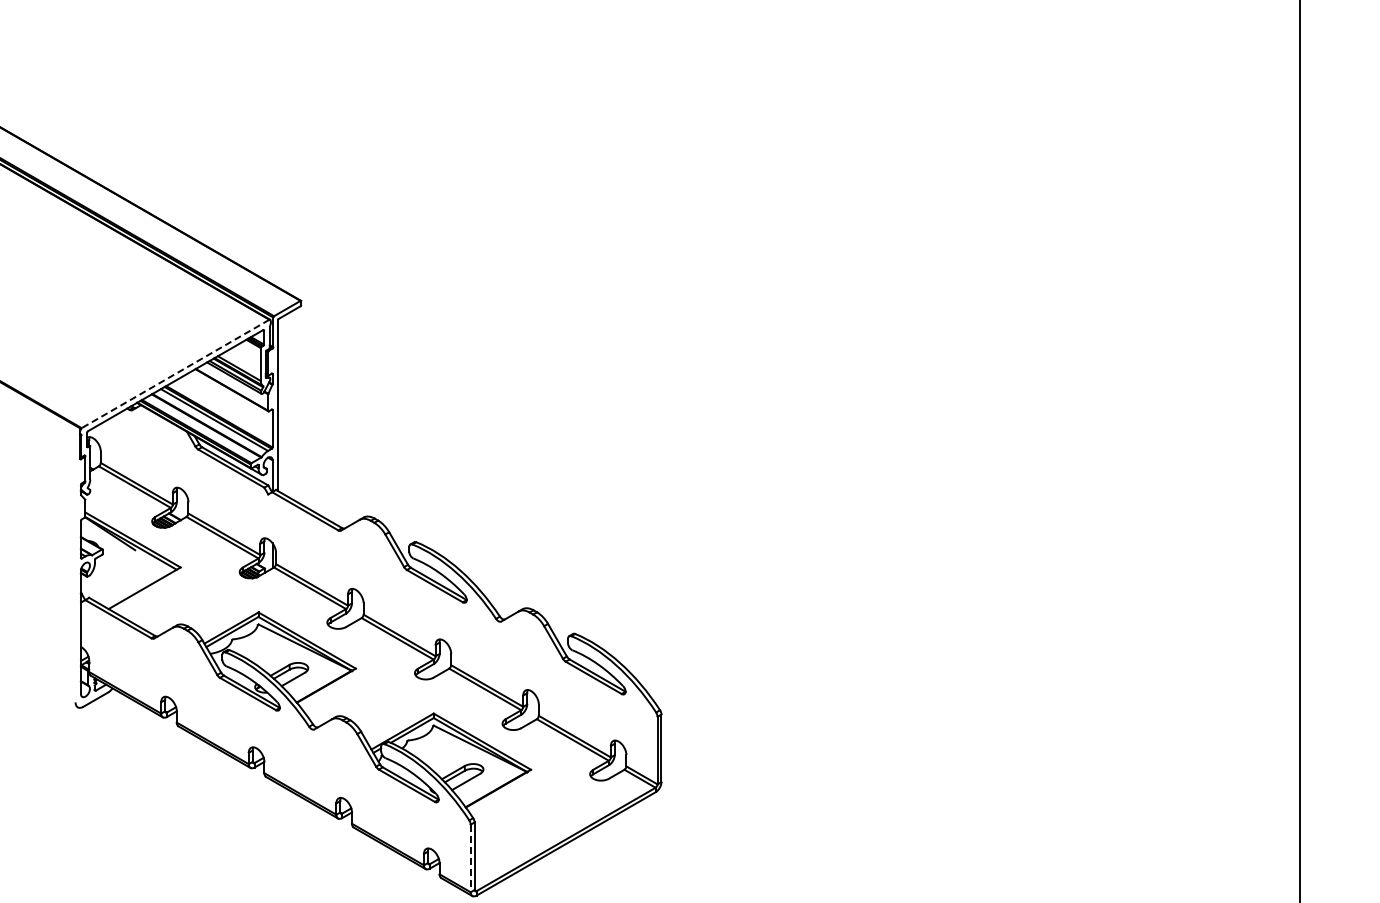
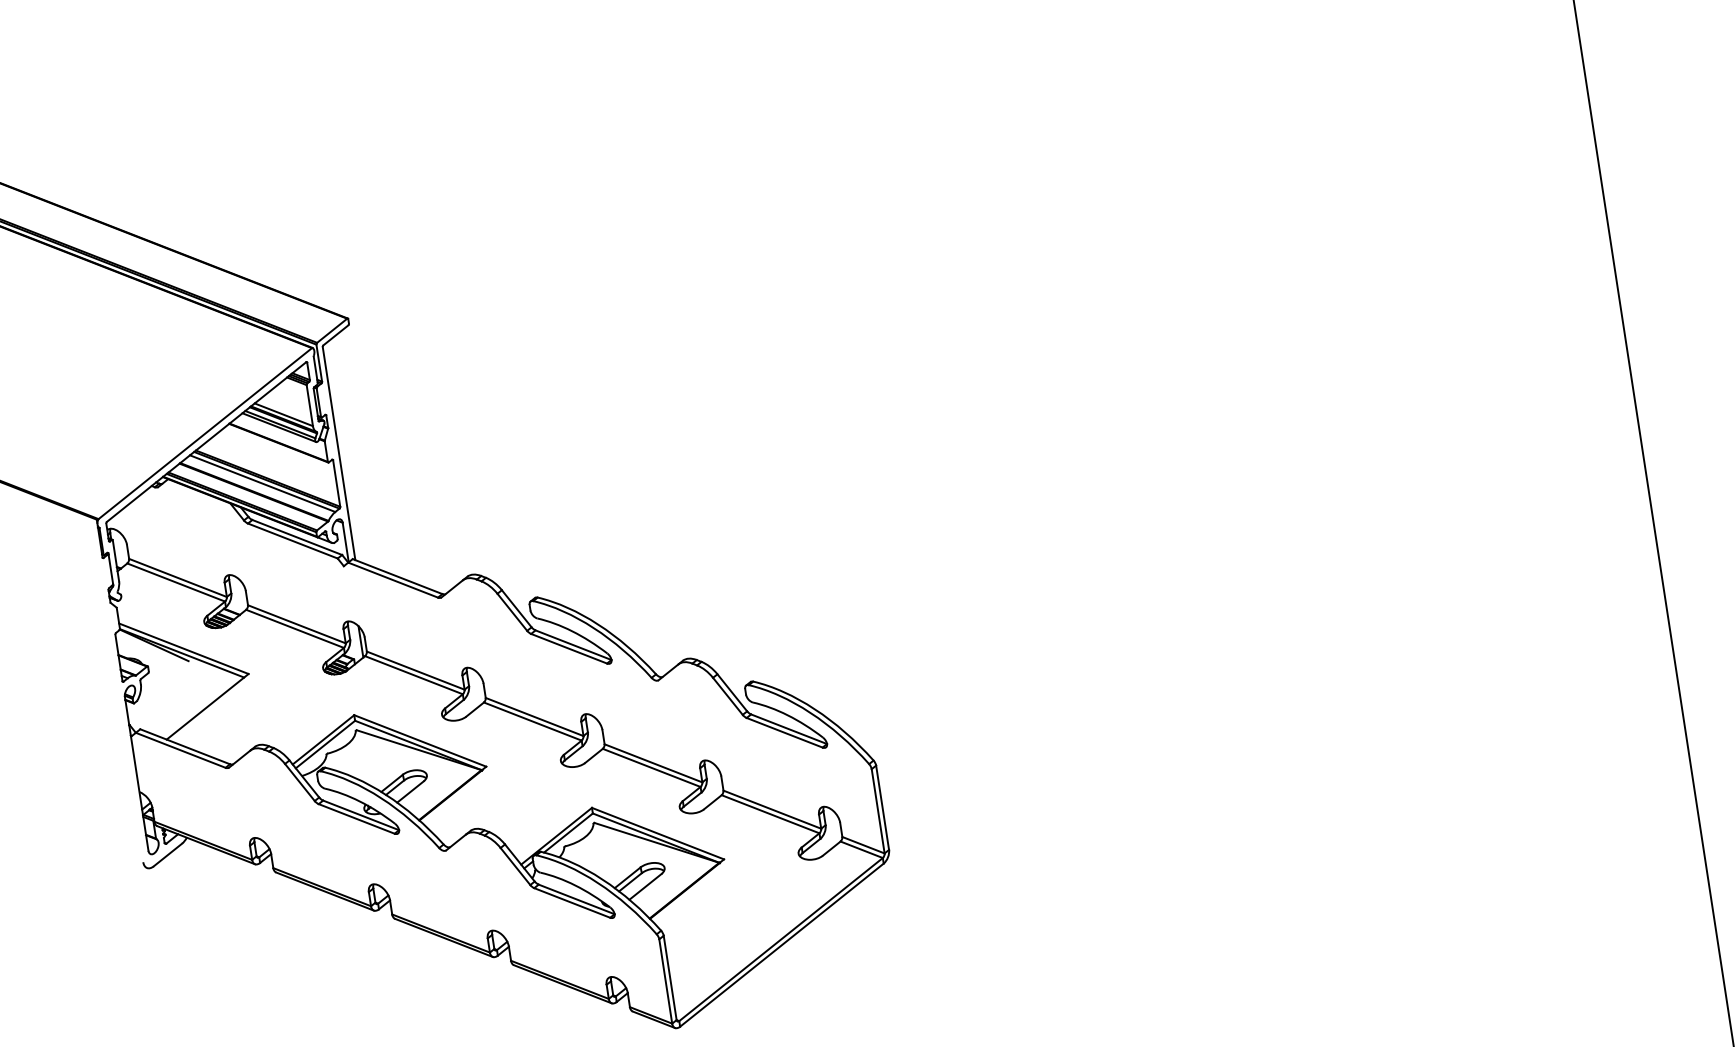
line: (175, 374) -> (205, 434), dashed -> solid
line: (470, 858) -> (665, 981), dashed -> solid

